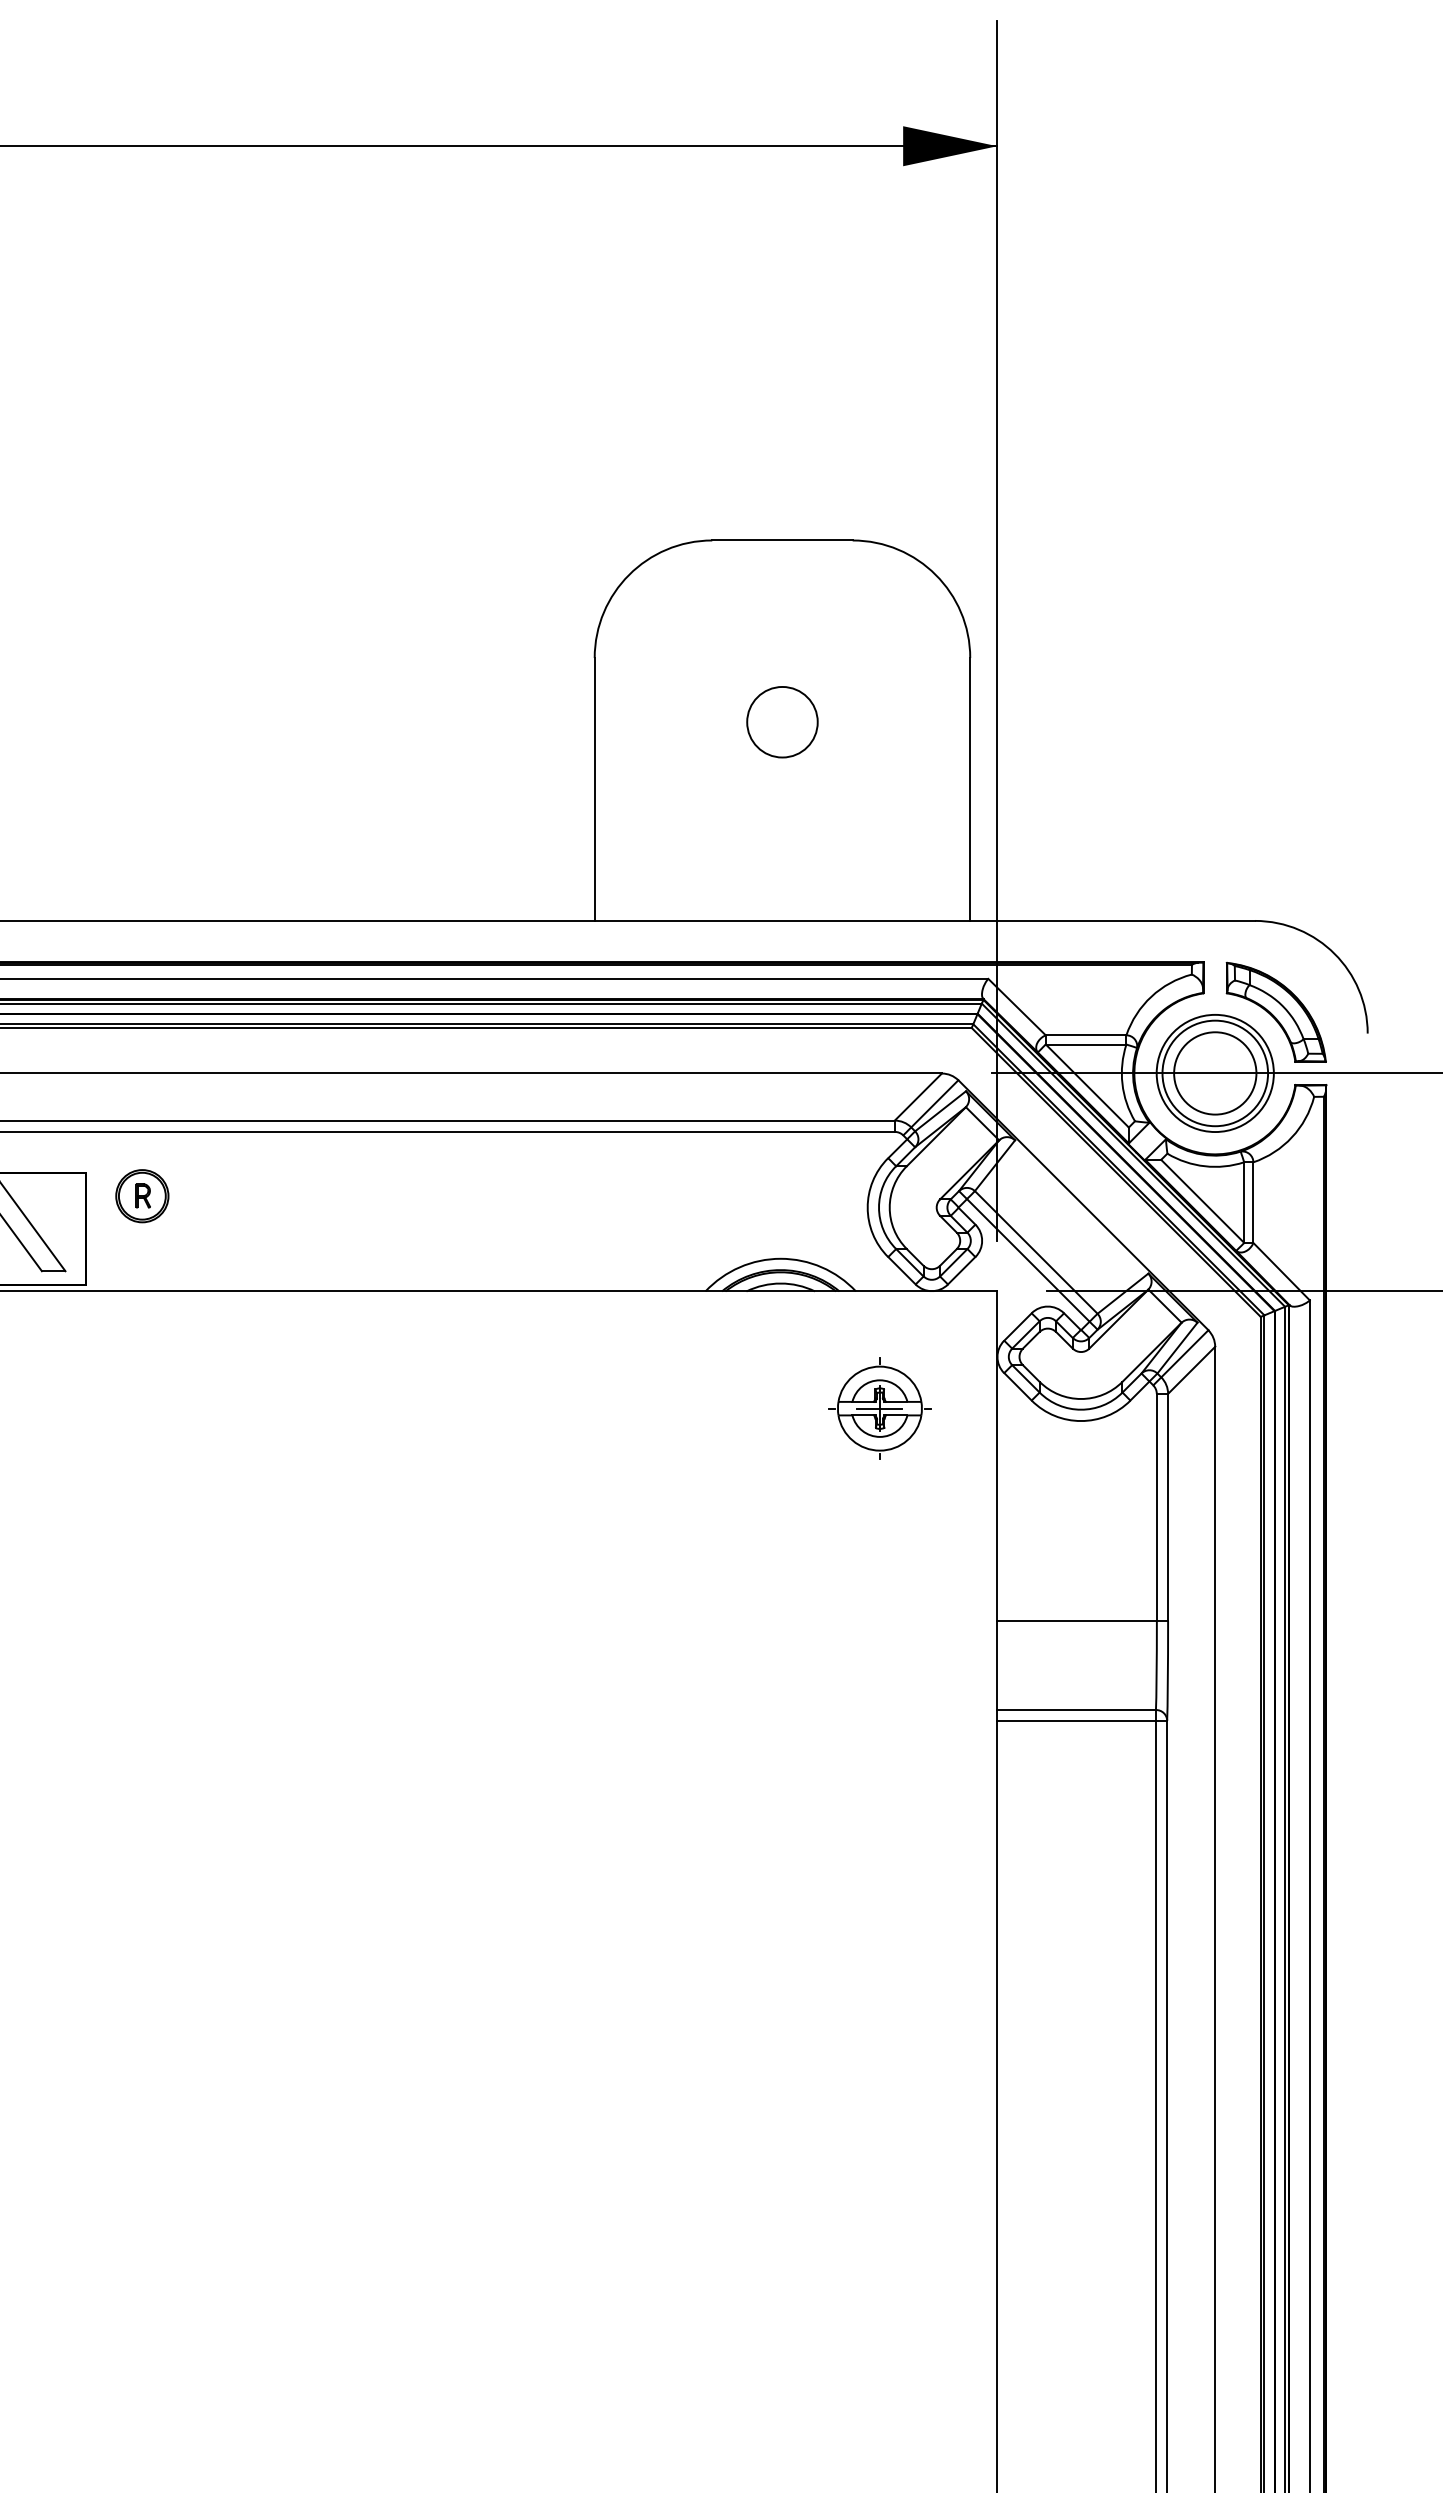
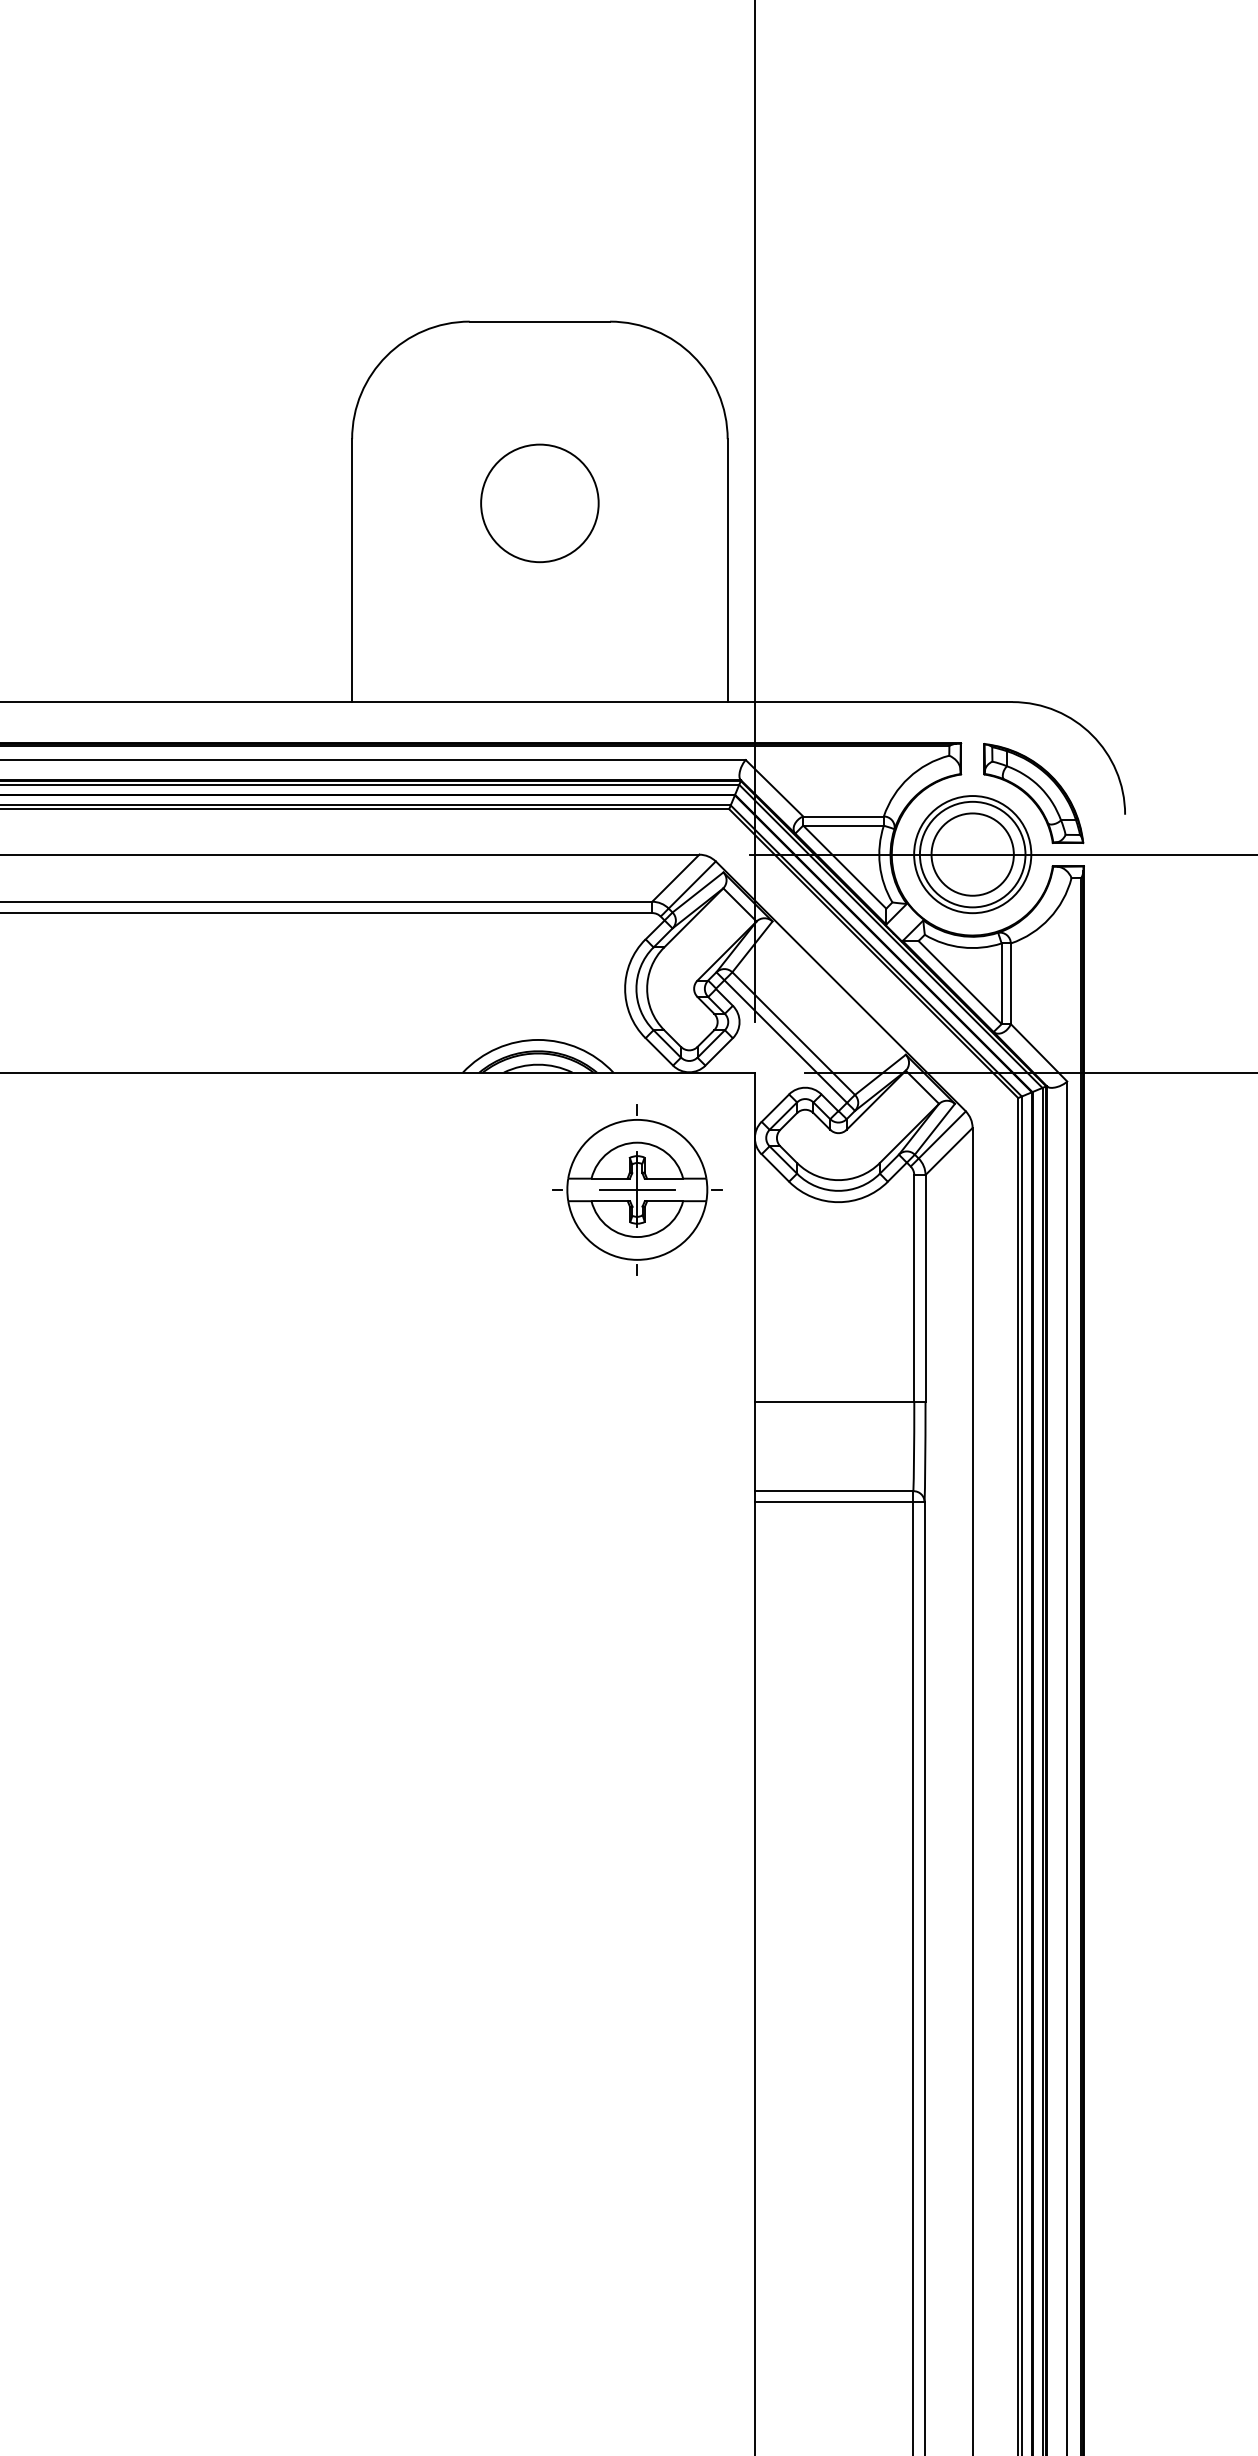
circle: (782, 722) -> (539, 503), size x1.67
part: (879, 1408) -> (636, 1189), size x1.67

